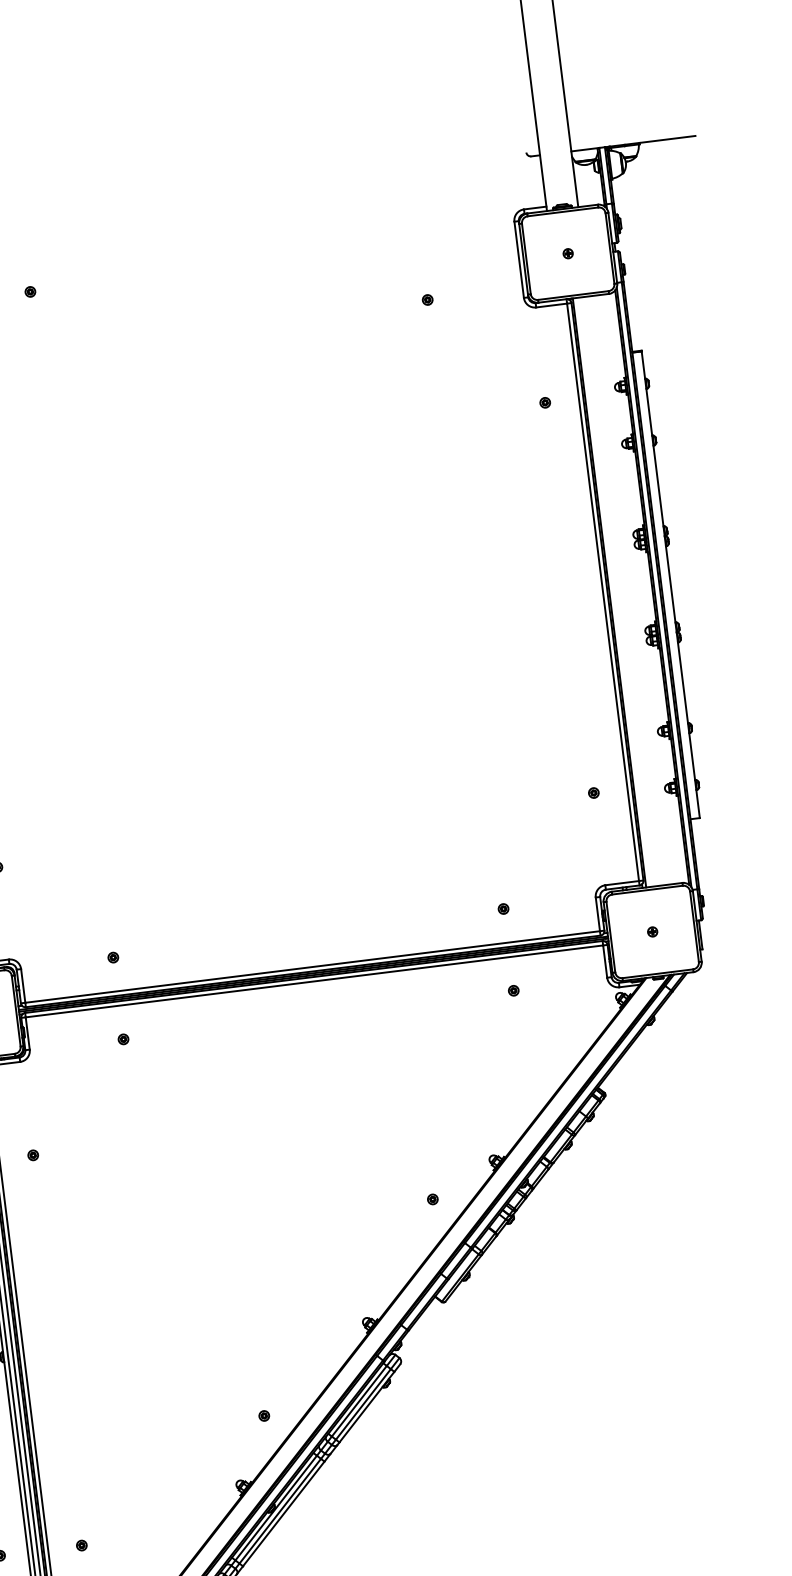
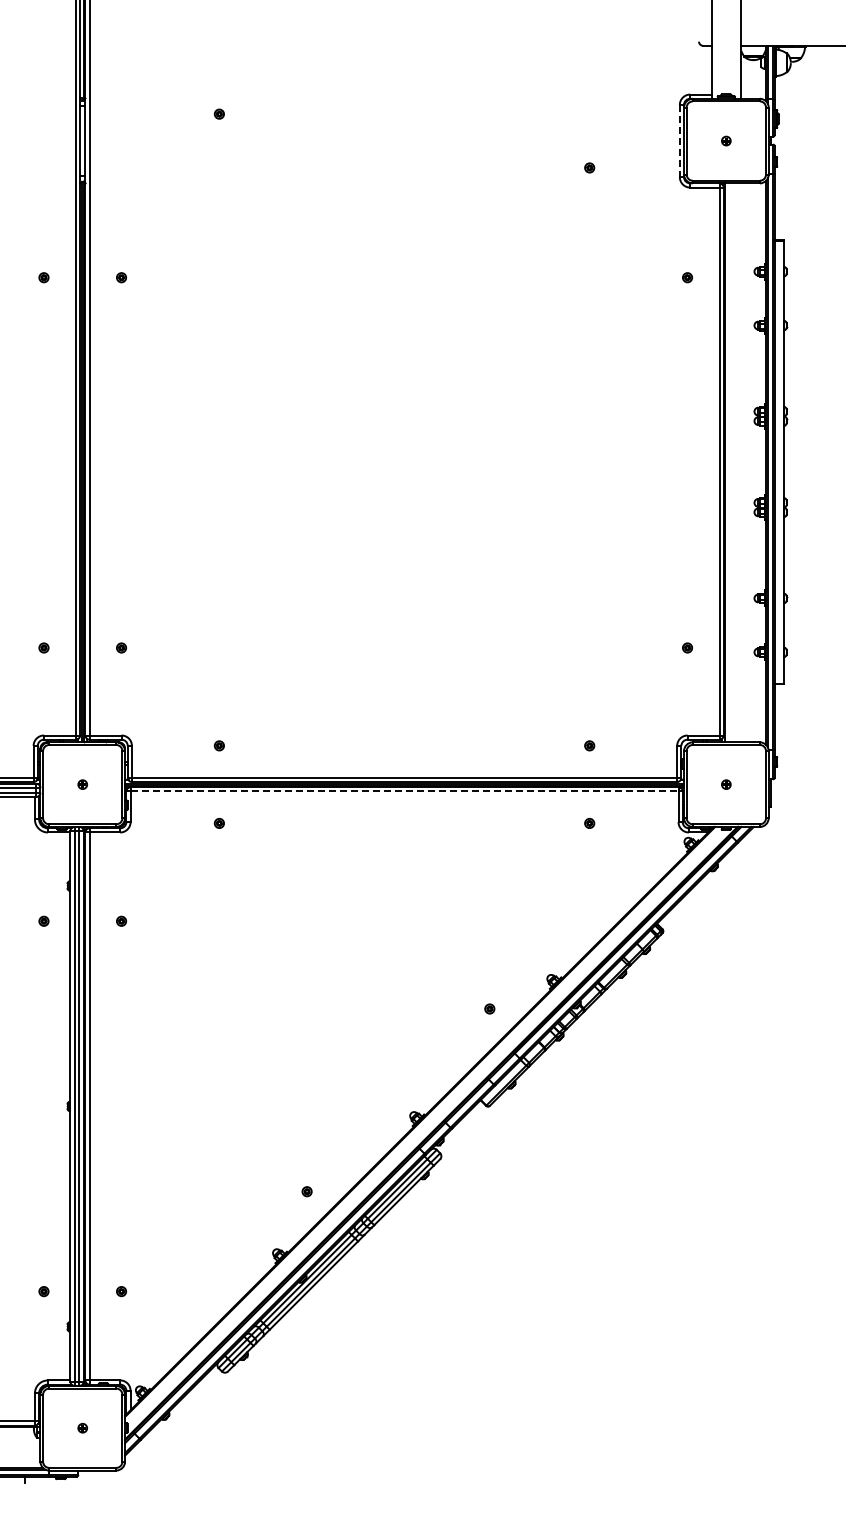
line: (518, 260) -> (679, 141), solid -> dashed
line: (314, 981) -> (404, 791), solid -> dashed

